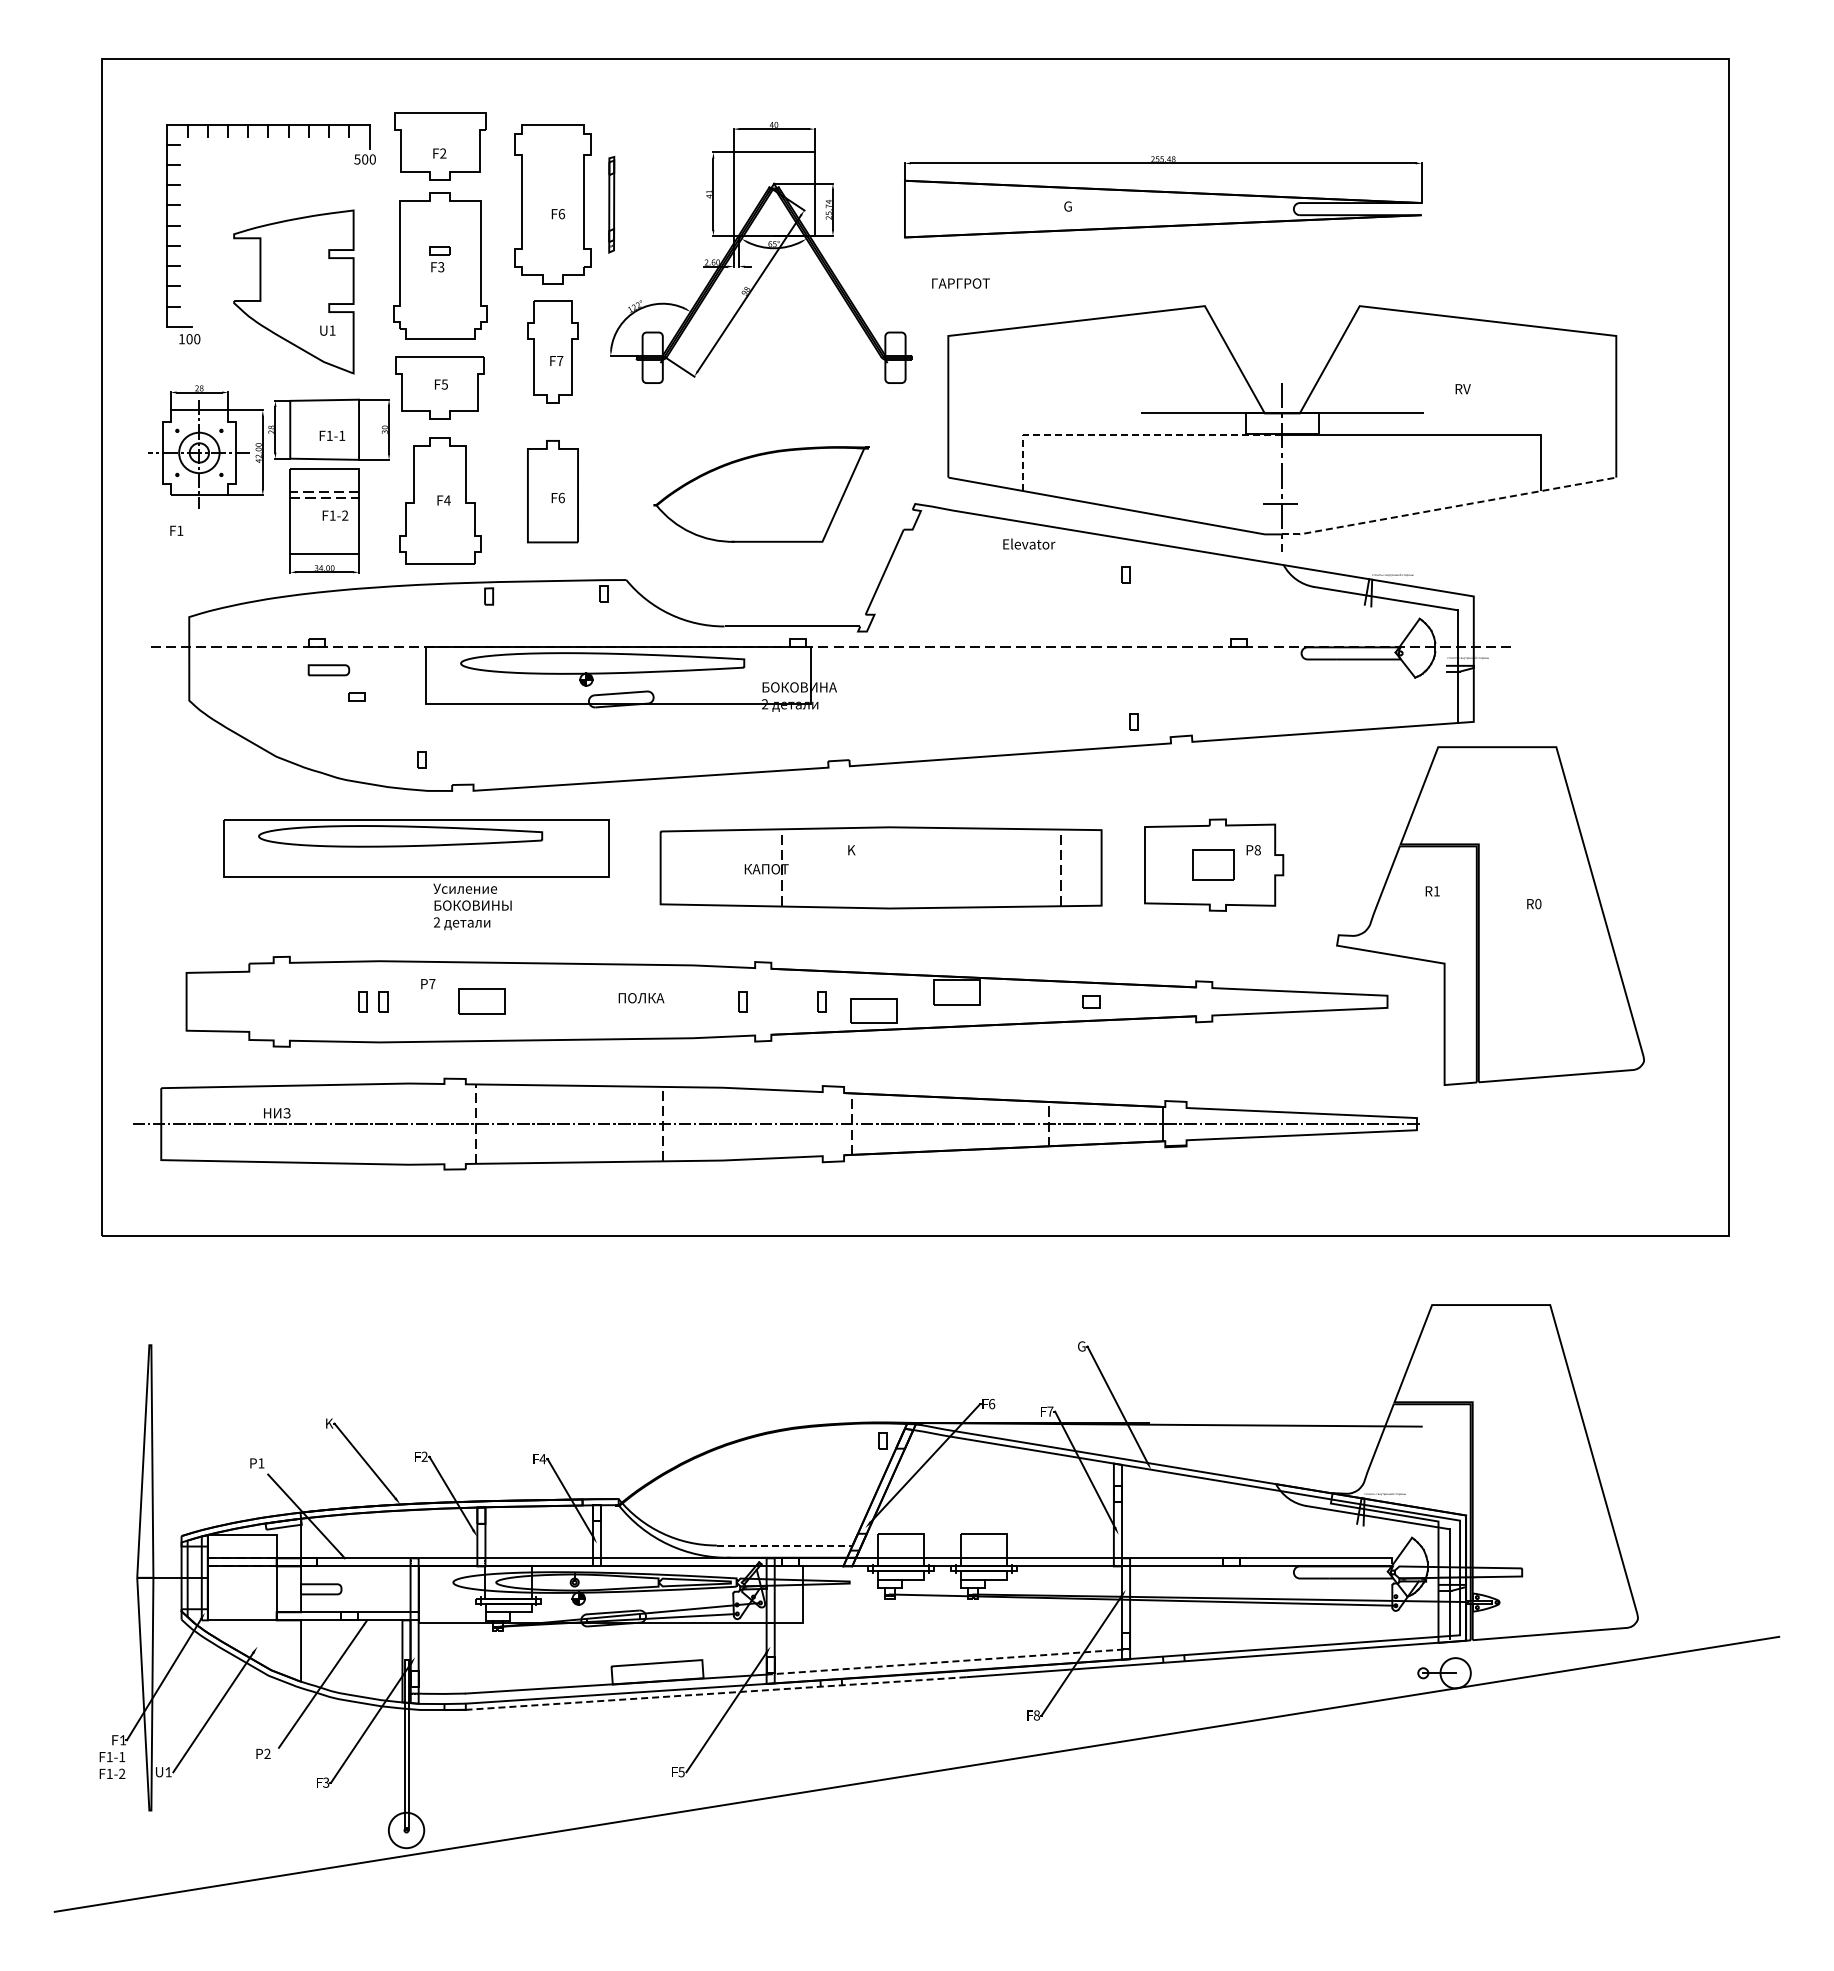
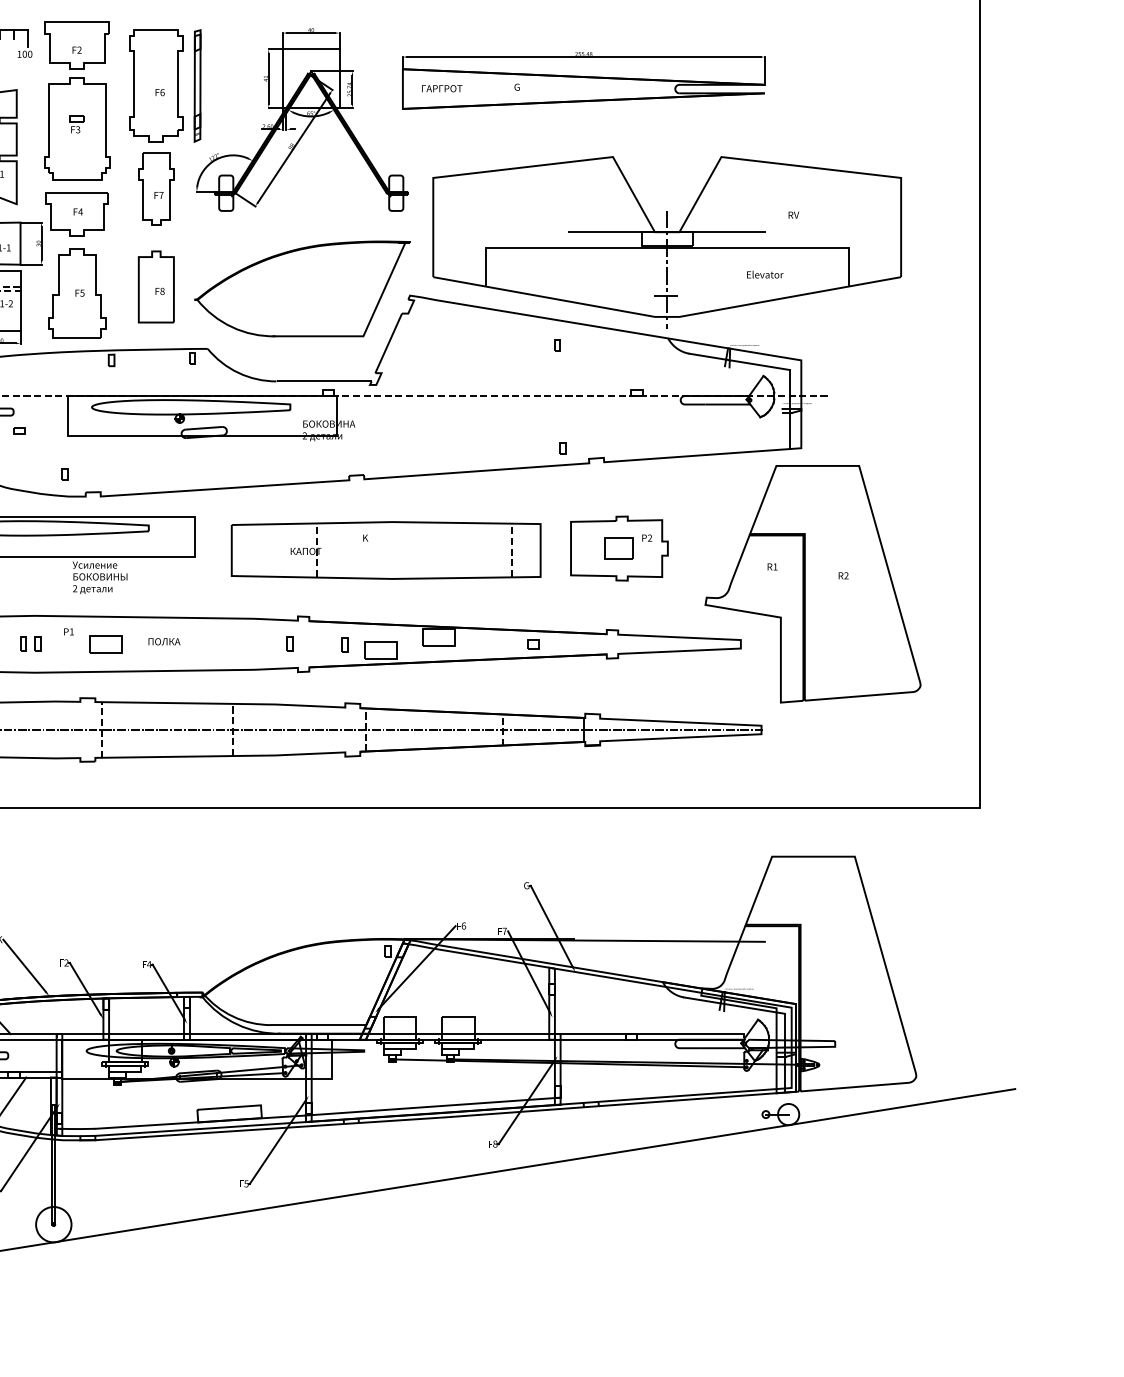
text: (357, 159) -> (19, 54), 500 -> 100
part: (611, 204) -> (197, 85), size x1.67
text: (960, 283) -> (441, 88), moved
text: (444, 384) -> (80, 211), F5 -> F4
line: (1124, 435) -> (556, 247), dashed -> solid
part: (761, 494) -> (302, 288), size x1.43
text: (561, 497) -> (162, 291), F6 -> F8
text: (447, 500) -> (82, 293), F4 -> F5
line: (1449, 507) -> (784, 298), dashed -> solid
text: (1029, 543) -> (765, 274), moved
text: (1257, 850) -> (649, 538), P8 -> P2
text: (1538, 904) -> (846, 576), R0 -> R2
text: (432, 984) -> (72, 632), P7 -> P1
text: (641, 998) -> (164, 641), moved
line: (784, 1545) -> (318, 1025), dashed -> solid
line: (947, 1661) -> (432, 1106), dashed -> solid
line: (716, 1693) -> (270, 1128), dashed -> solid
circle: (406, 1830) -> (53, 1224), size x1.43

